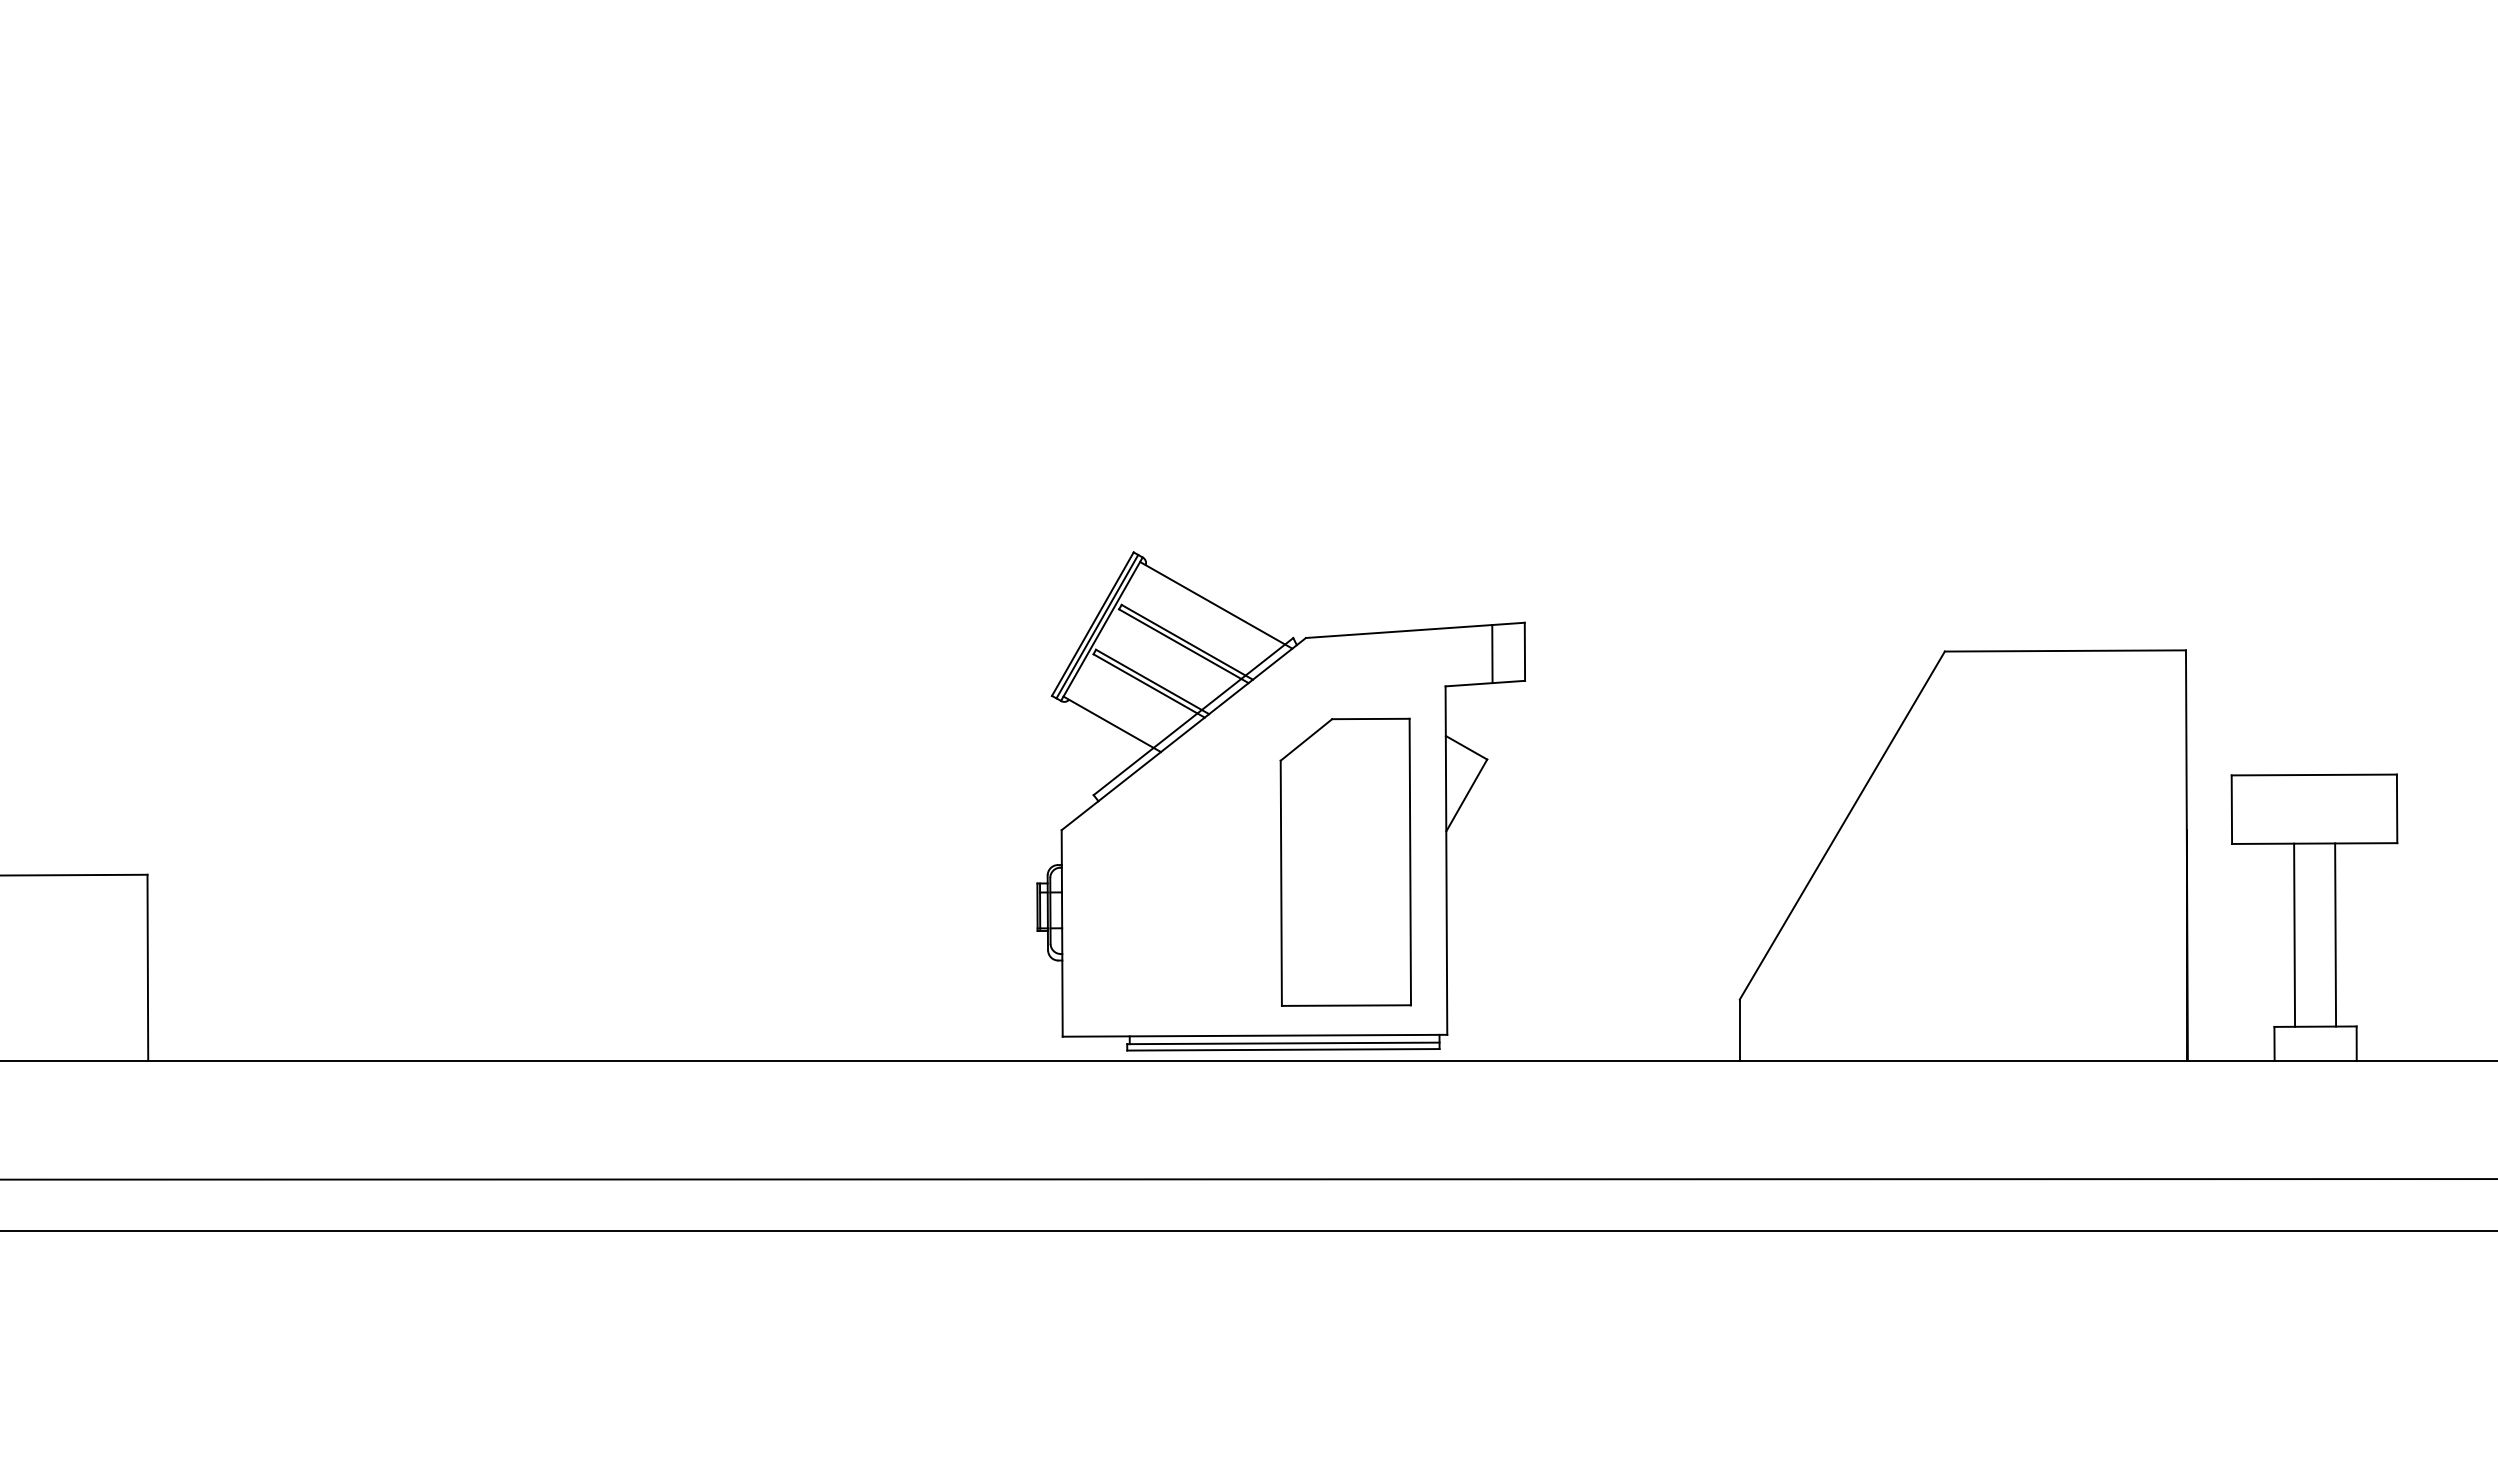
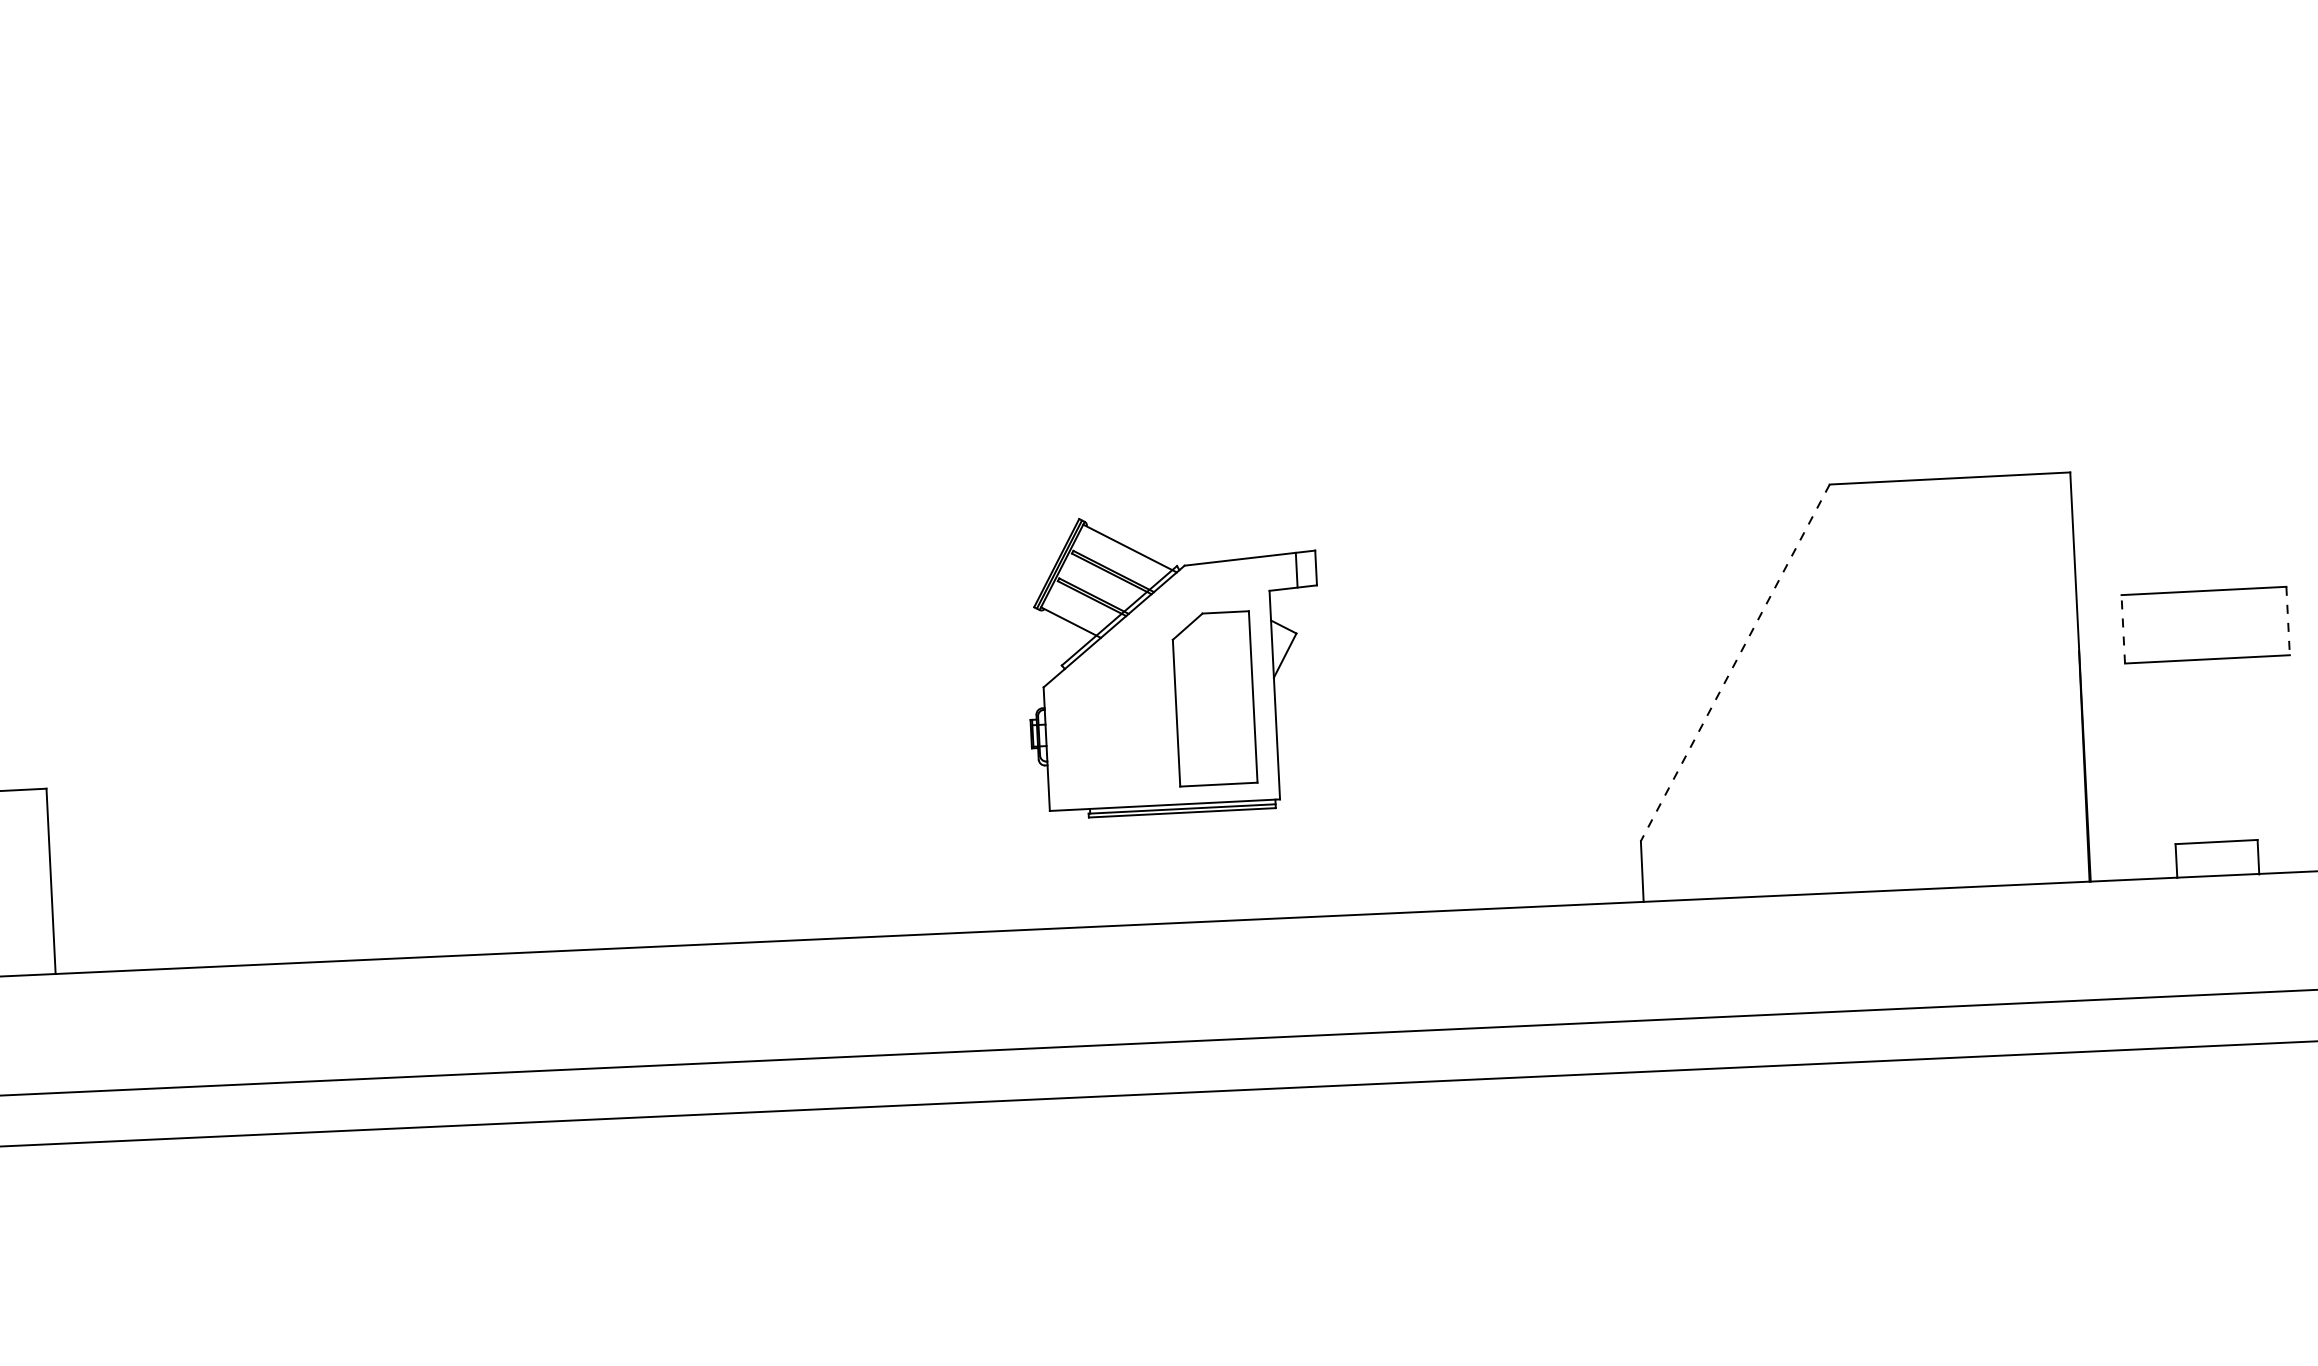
part: (1280, 801) -> (1173, 664), size x0.6
line: (2231, 809) -> (2122, 629), solid -> dashed
line: (2397, 809) -> (2288, 621), solid -> dashed
line: (1842, 826) -> (1735, 663), solid -> dashed
line: (2294, 934) -> (2191, 751), removed
line: (2335, 934) -> (2232, 749), removed

